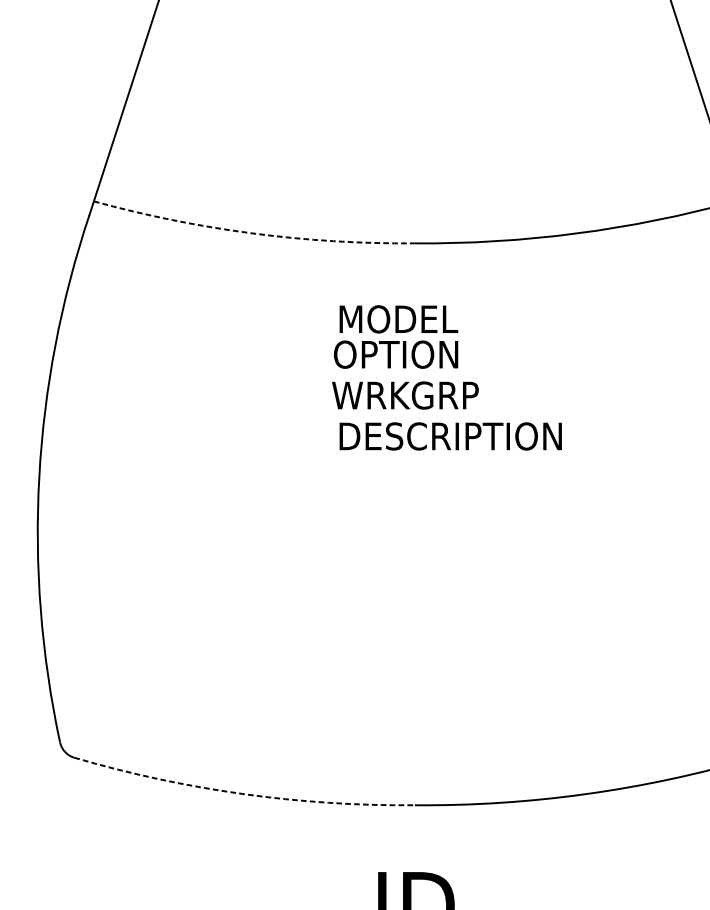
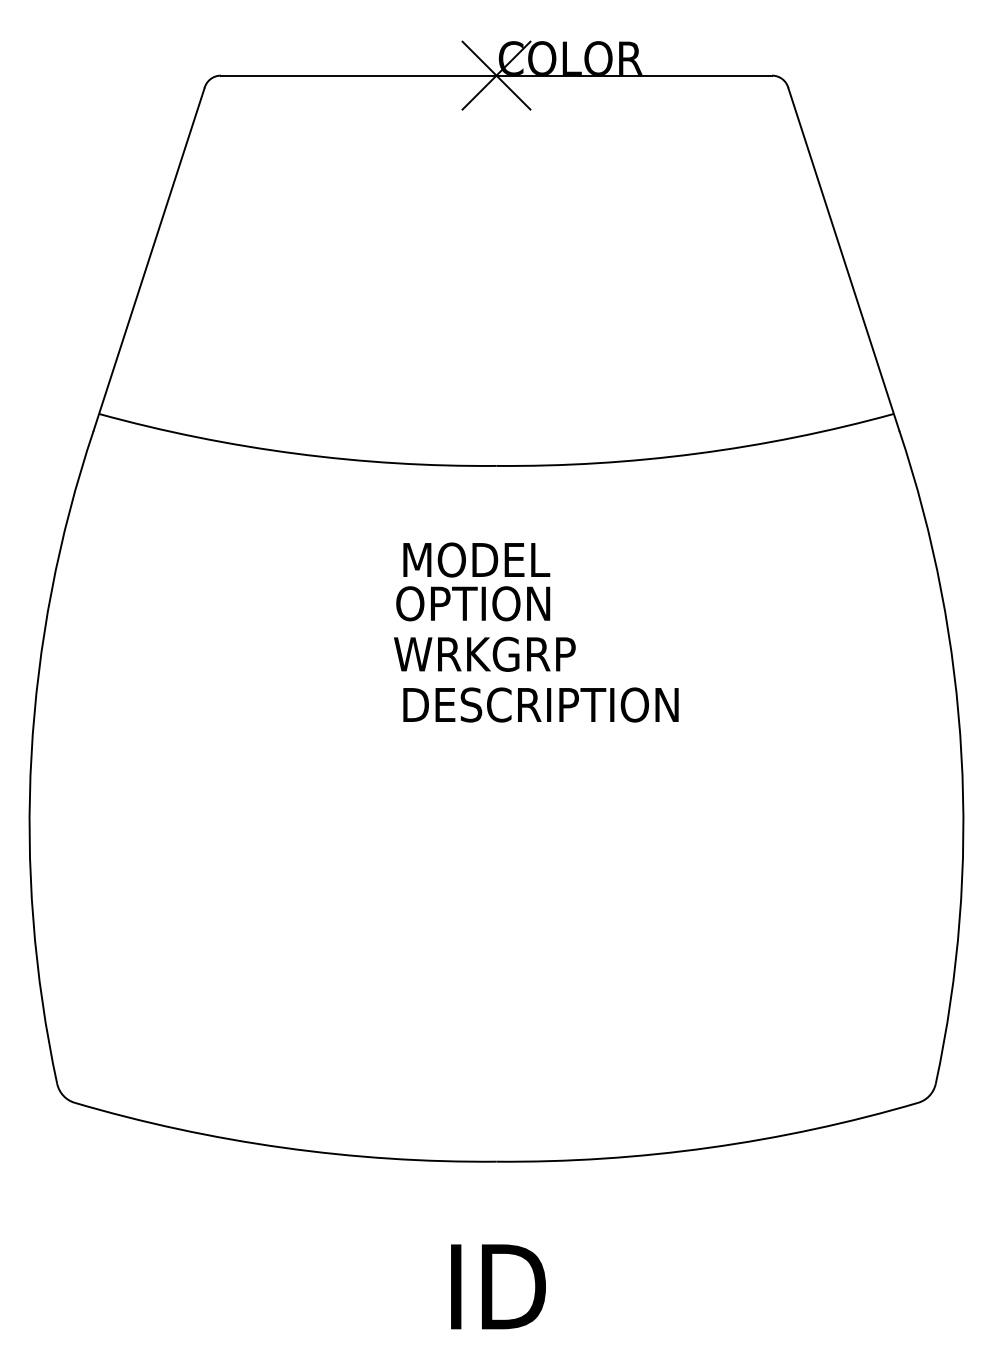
arc: (253, 233) -> (296, 453), dashed -> solid
arc: (242, 793) -> (283, 1147), dashed -> solid

